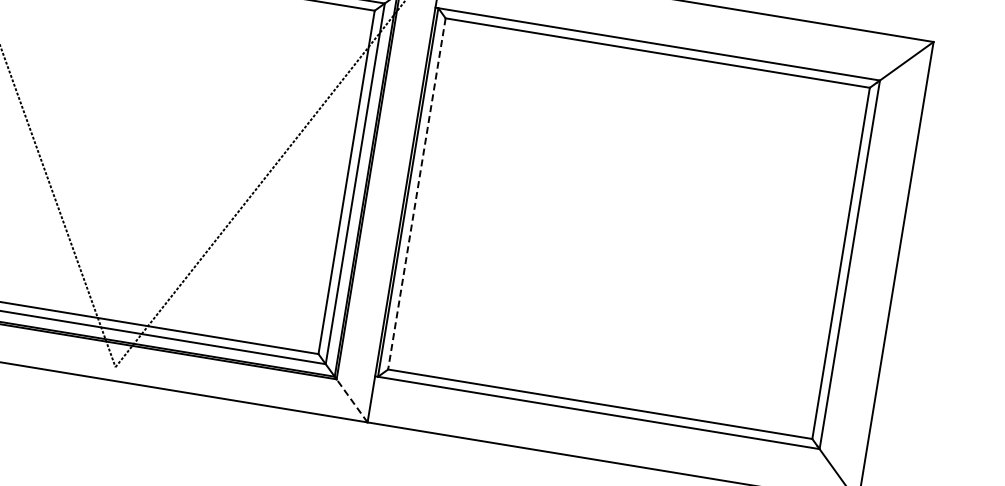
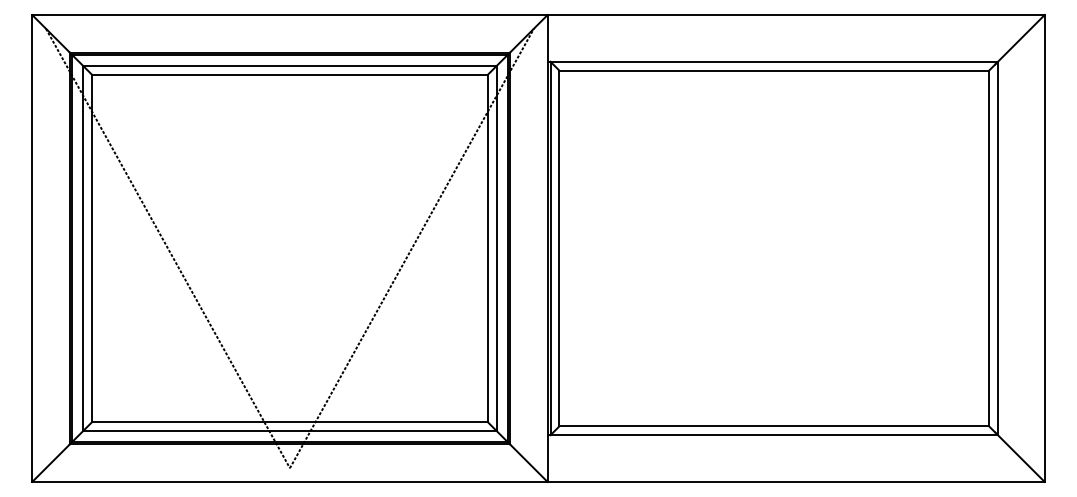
line: (417, 193) -> (559, 248), dashed -> solid
line: (351, 401) -> (528, 463), dashed -> solid

